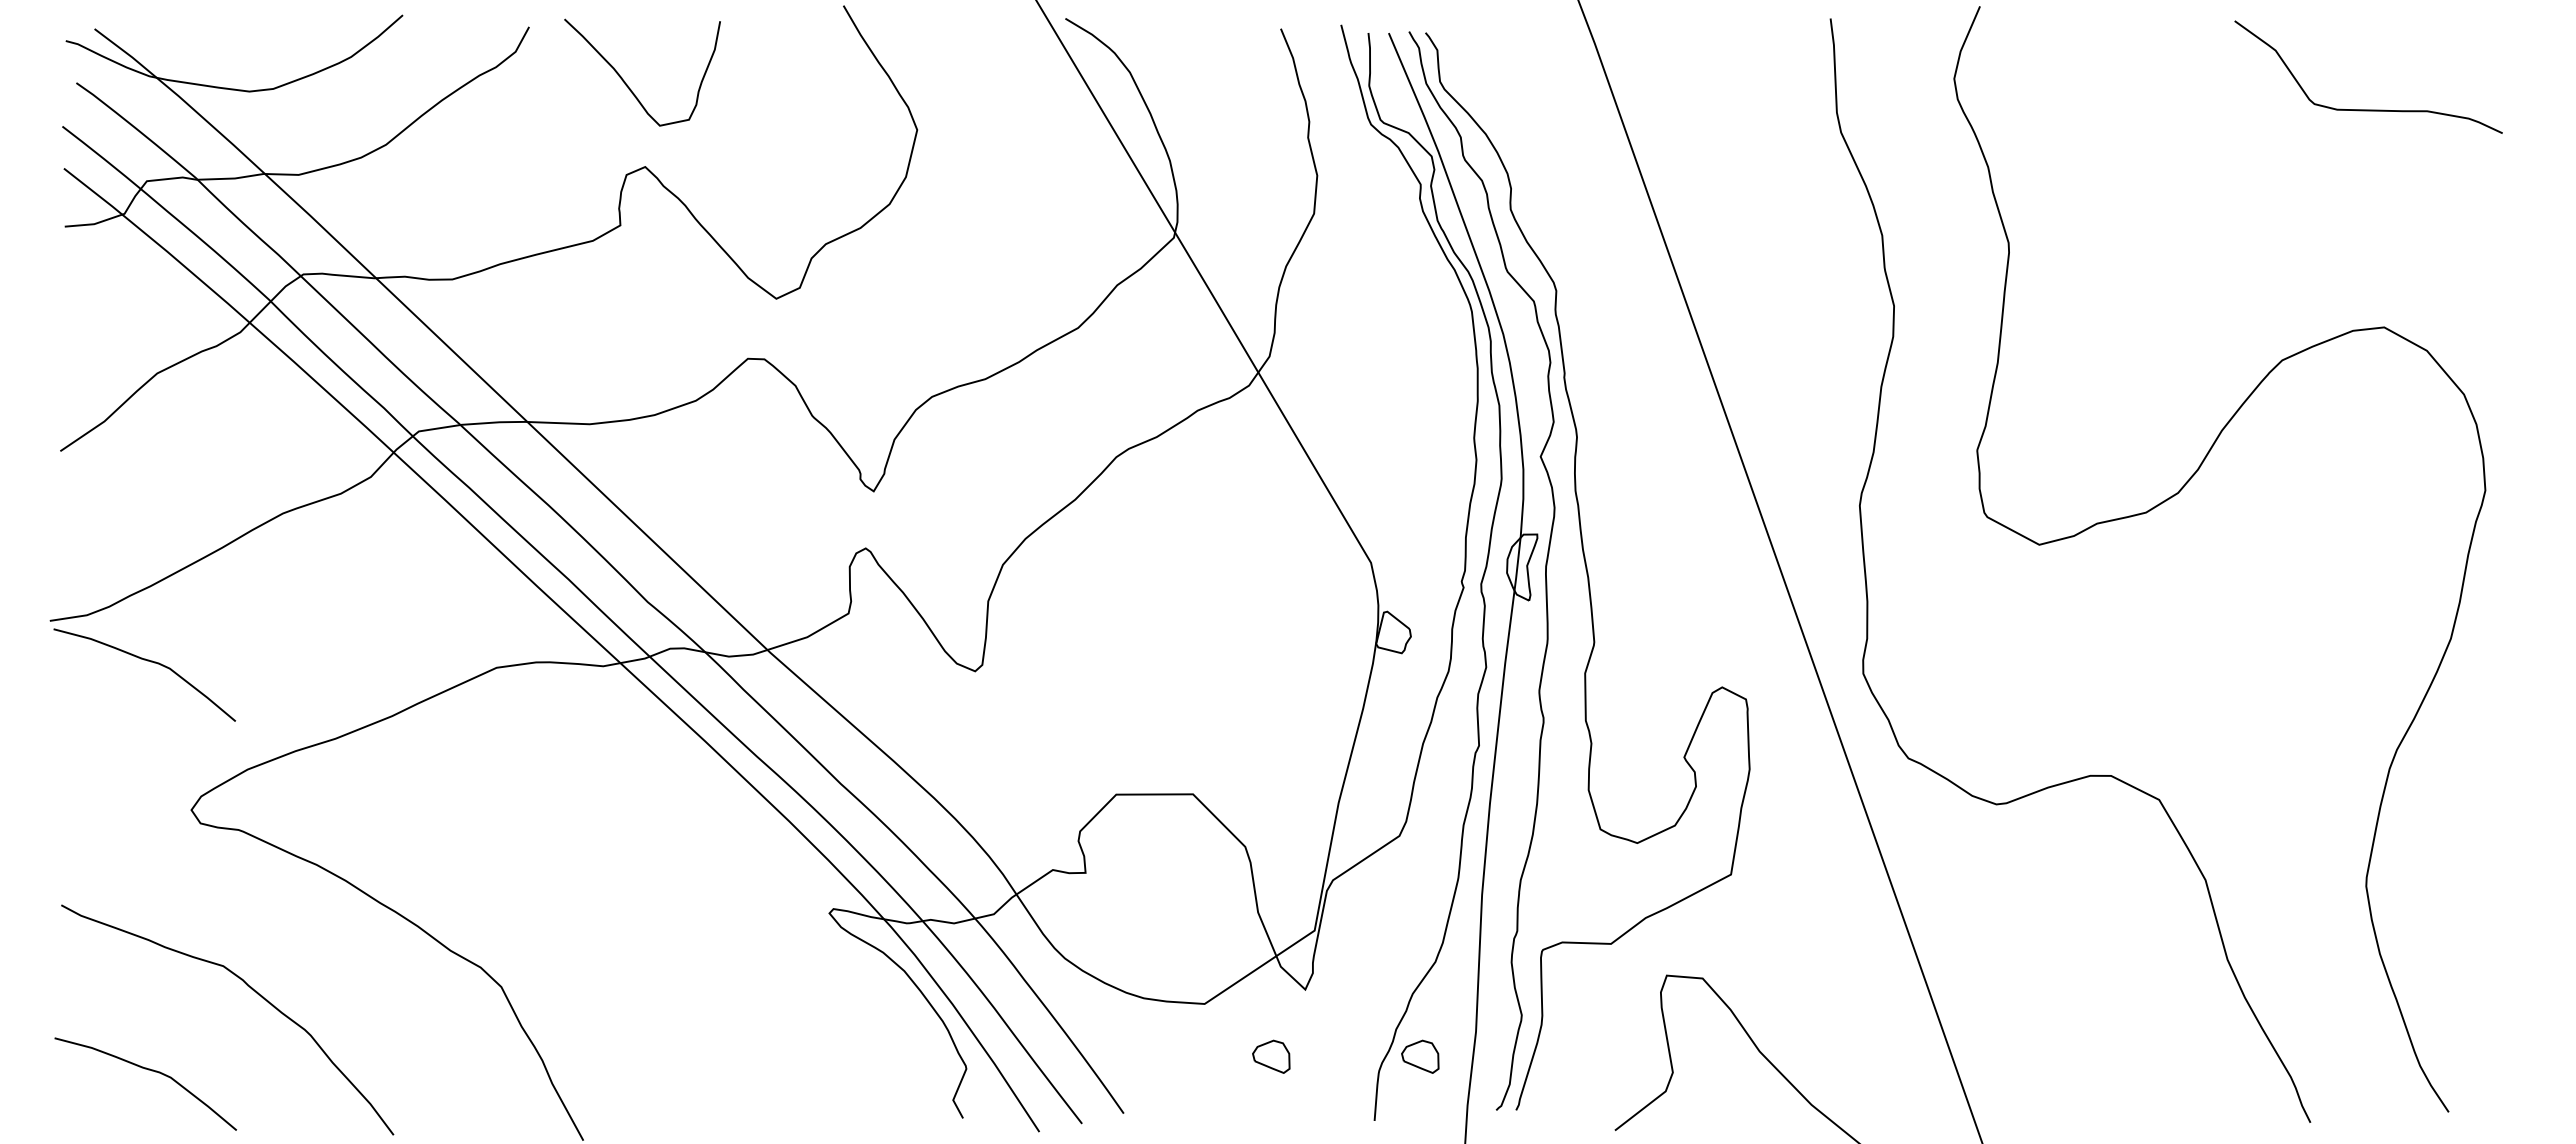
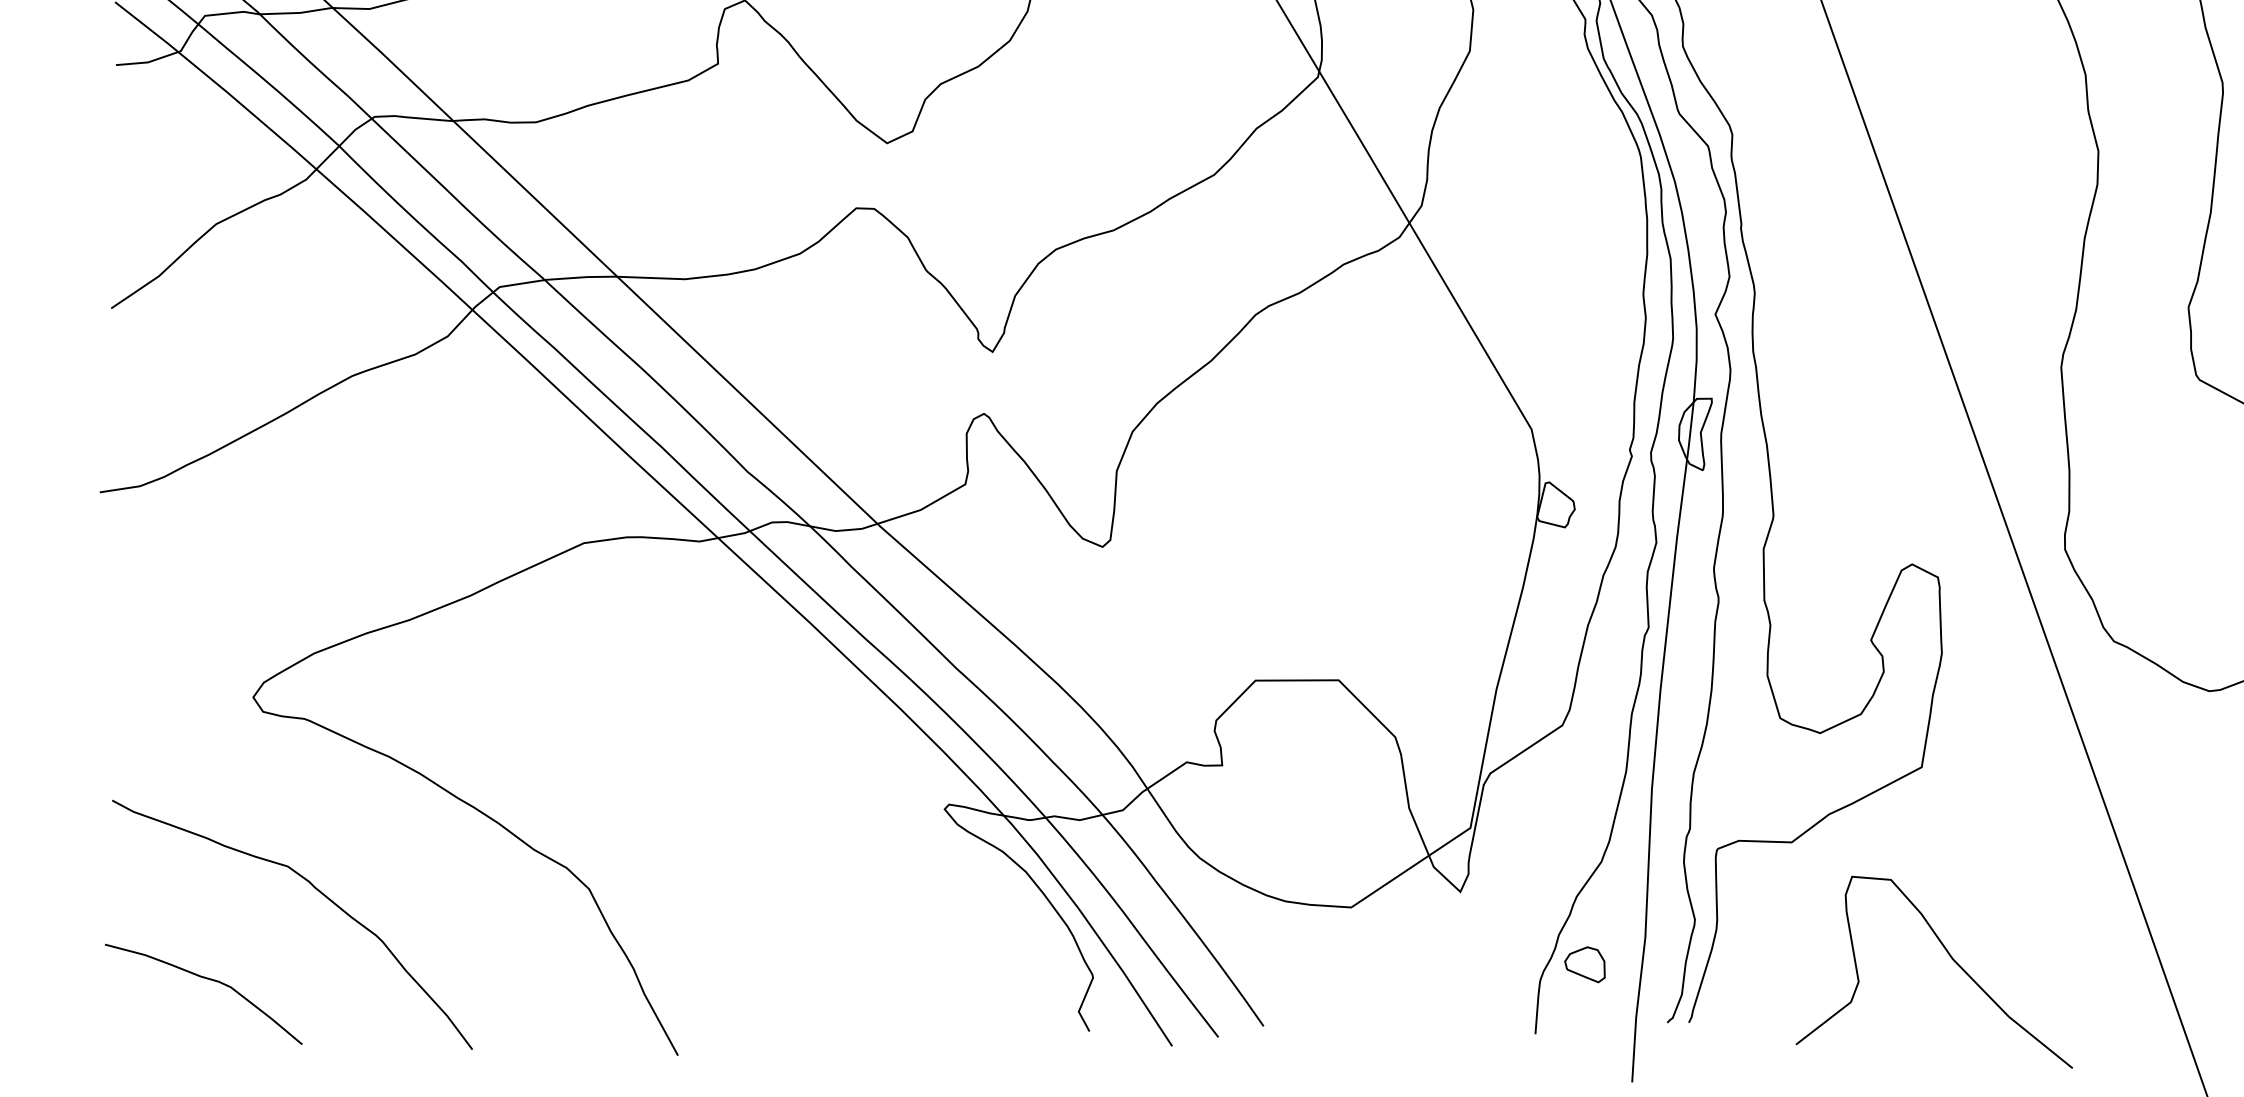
curve: (147, 661) -> (205, 536), removed
part: (1271, 1056) -> (1423, 964), removed

